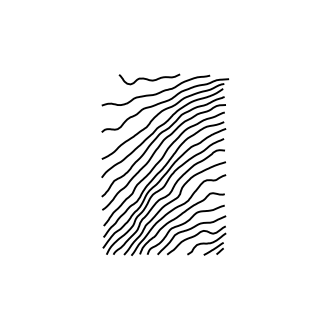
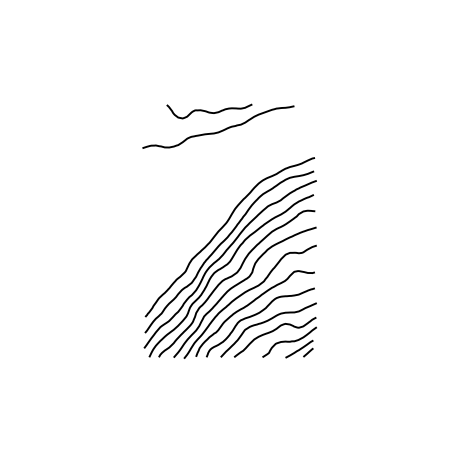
part: (165, 144) -> (231, 202), removed

